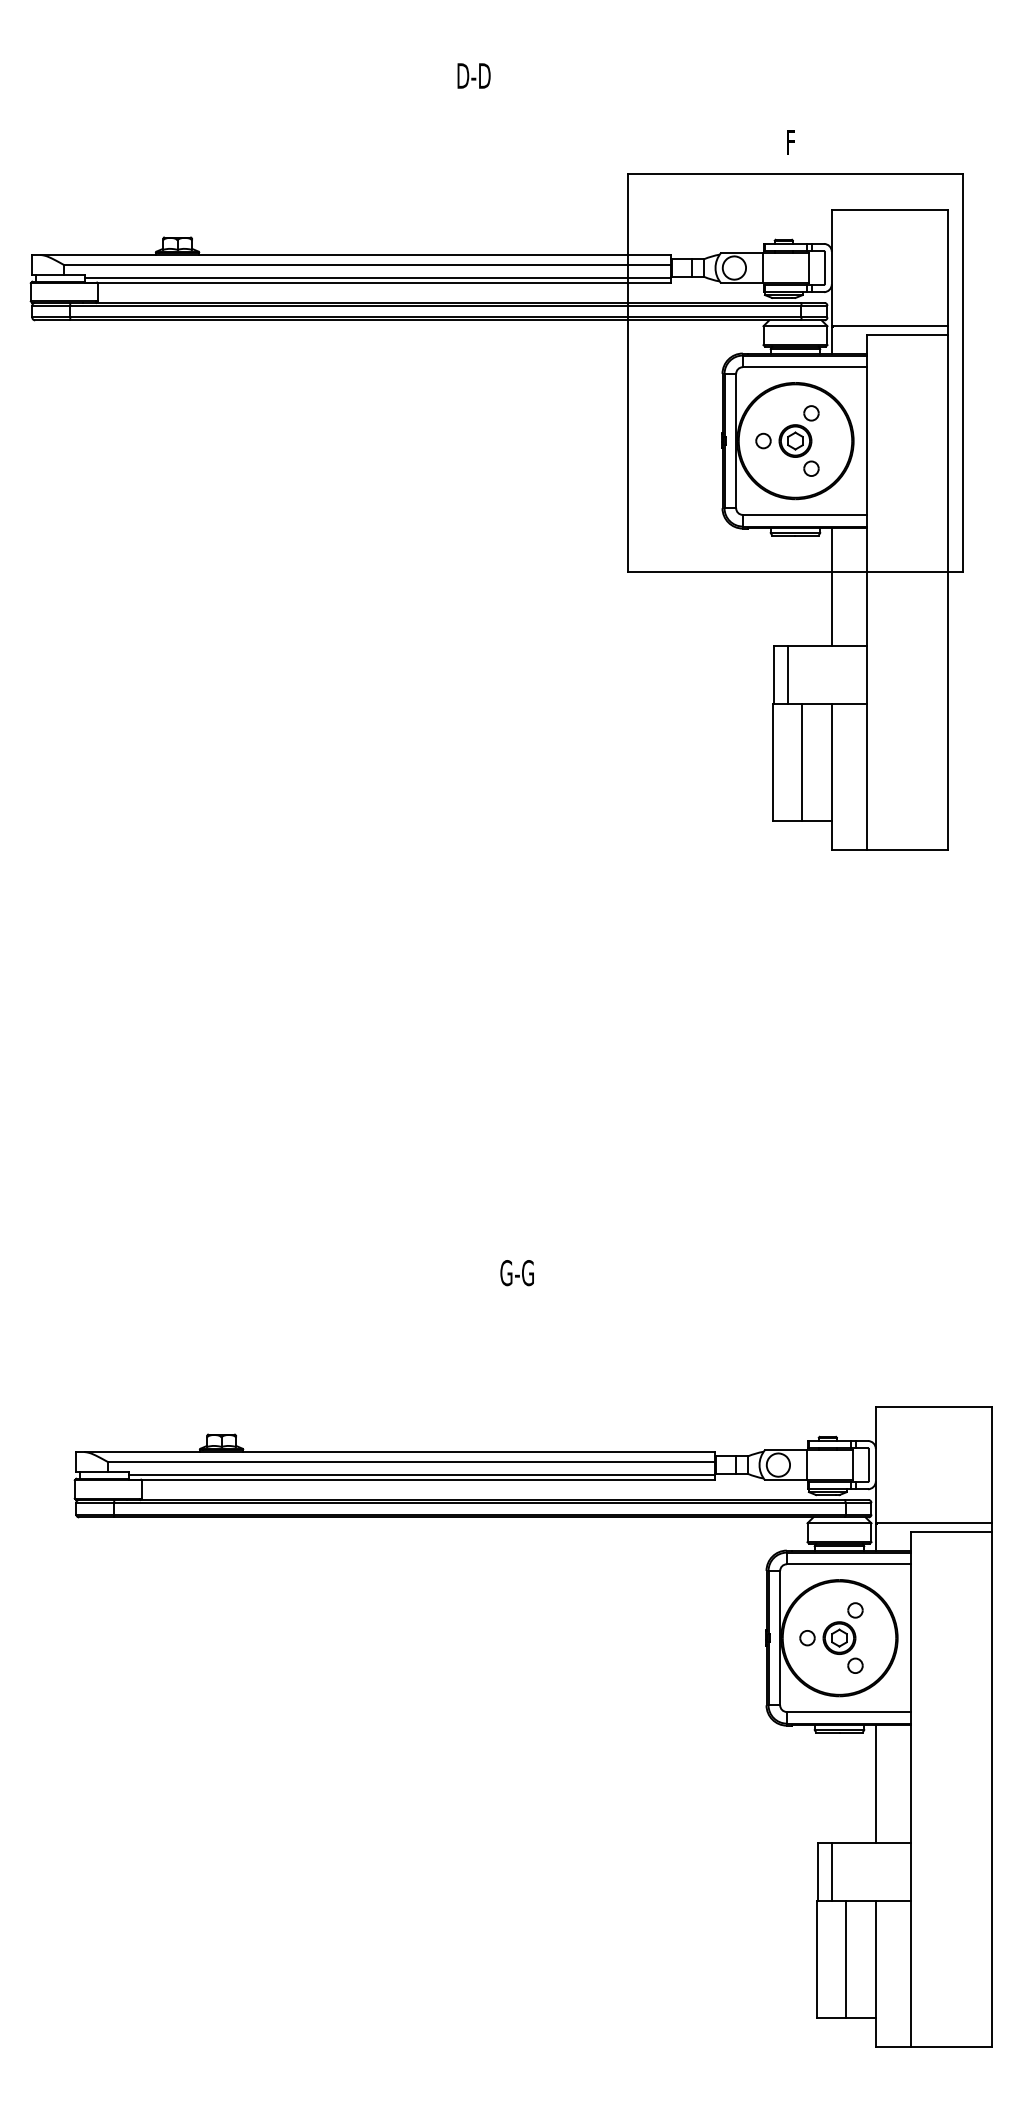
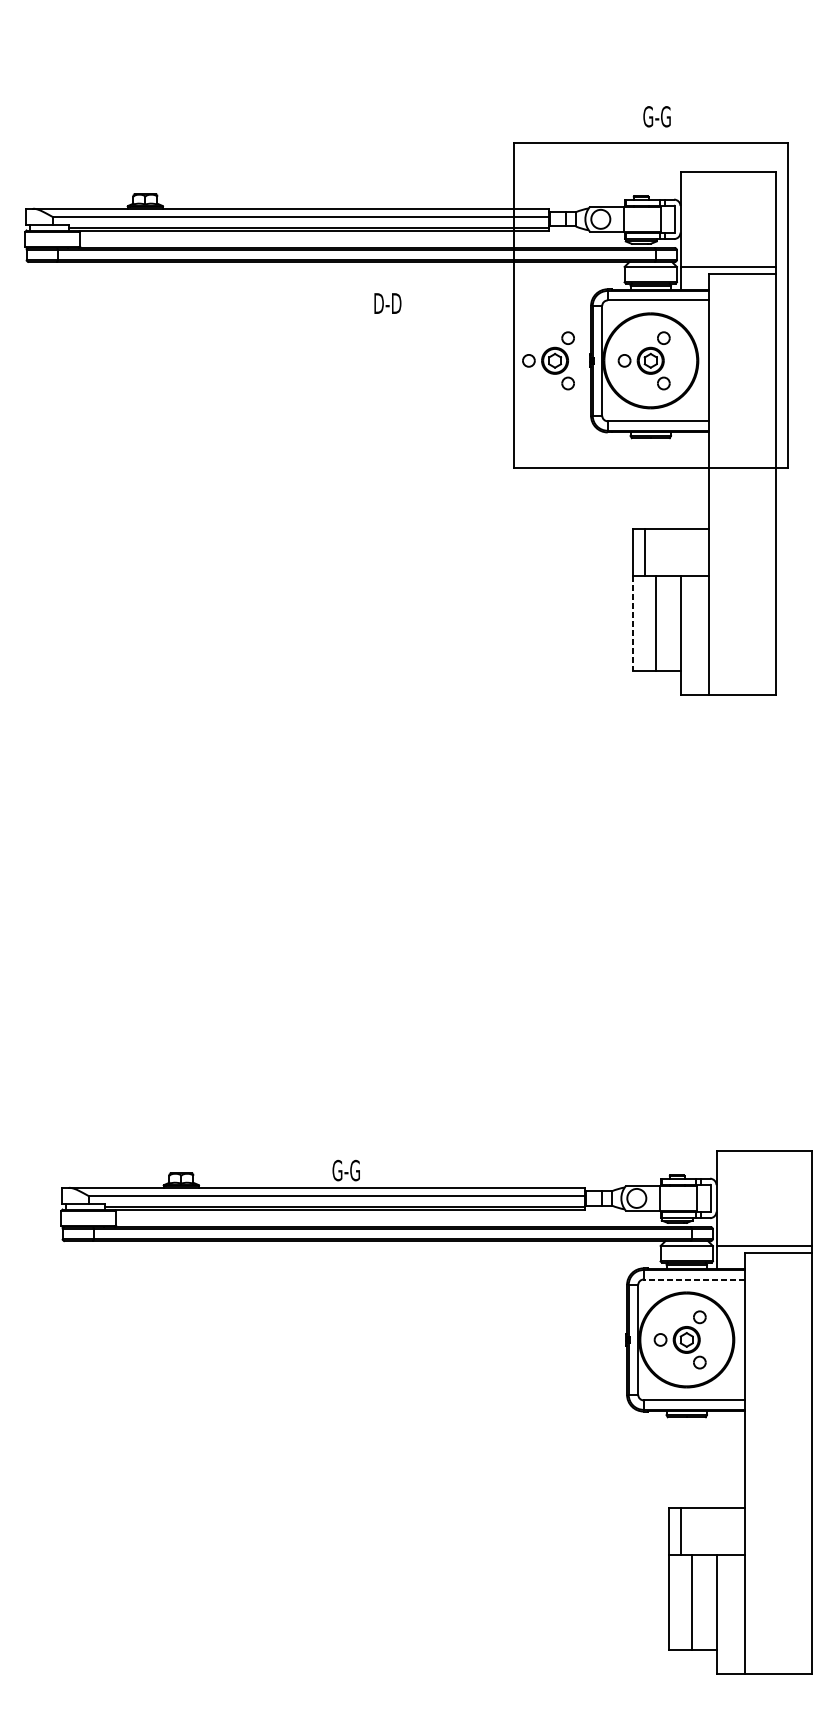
text: (473, 75) -> (387, 303), moved
text: (802, 142) -> (656, 116), F -> G-G
part: (670, 440) -> (548, 360), added
line: (831, 587) -> (680, 480), removed
line: (773, 762) -> (632, 623), solid -> dashed
text: (516, 1273) -> (345, 1170), moved
line: (848, 1564) -> (694, 1279), solid -> dashed
line: (875, 1784) -> (716, 1459), removed

